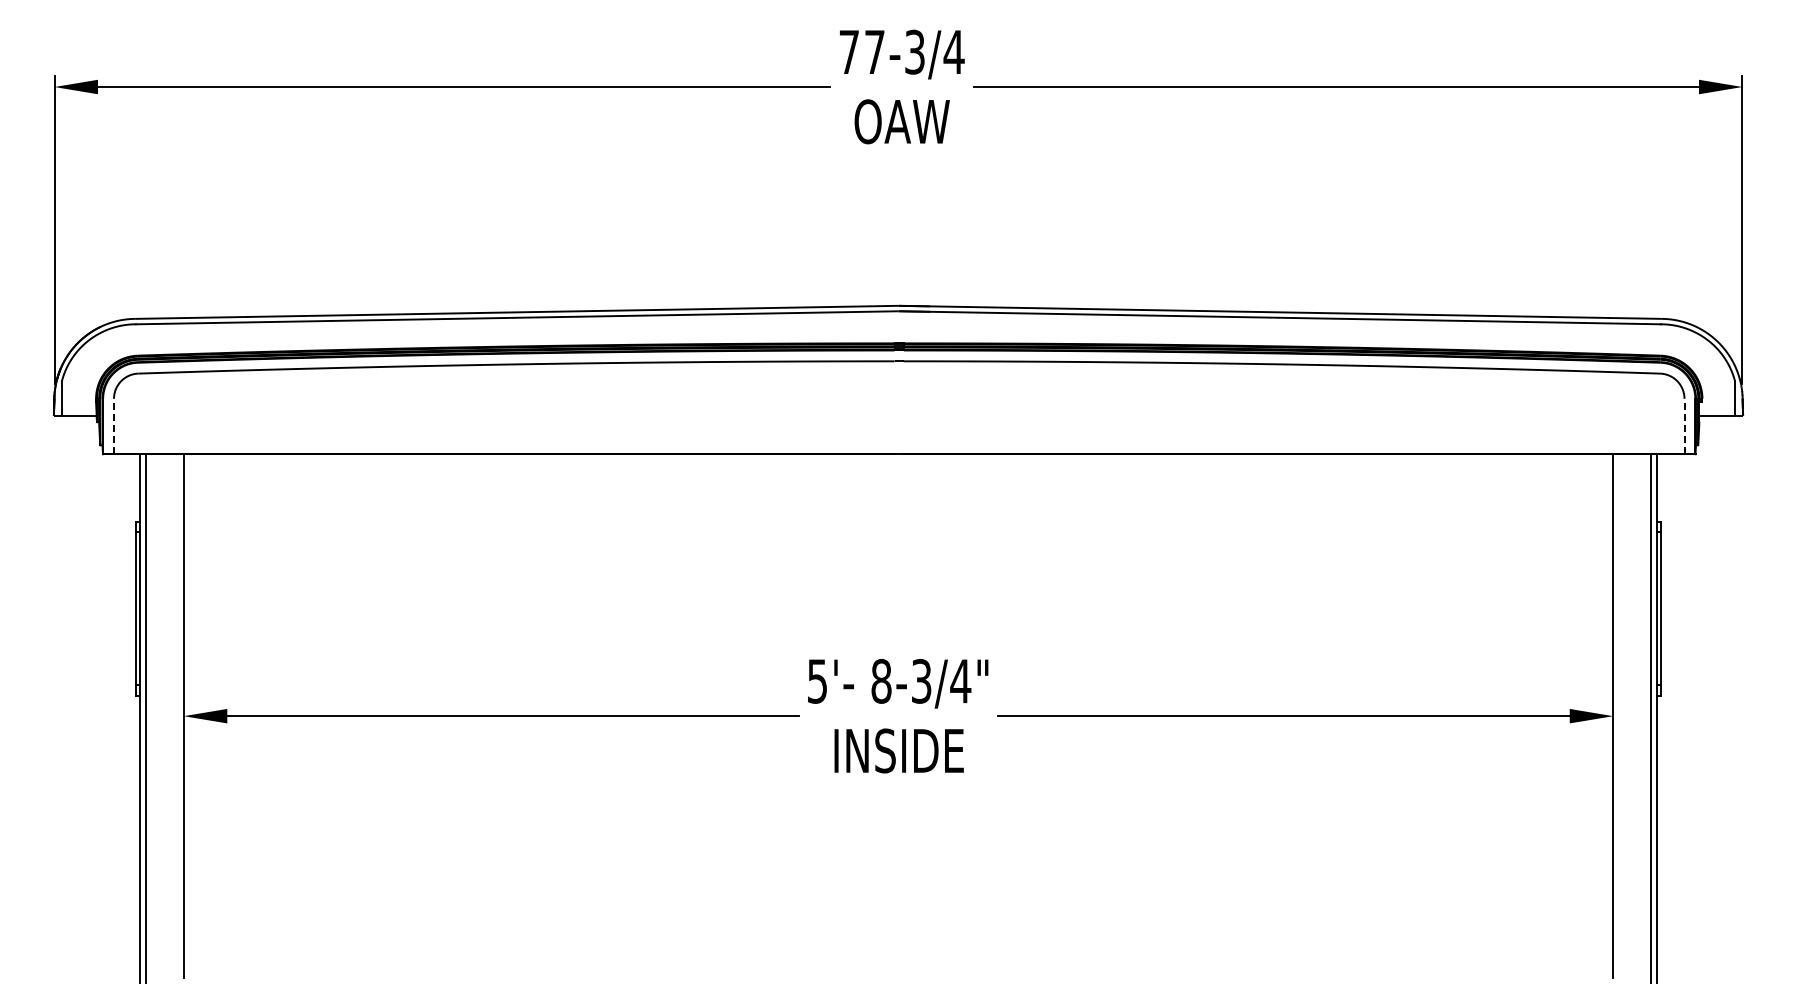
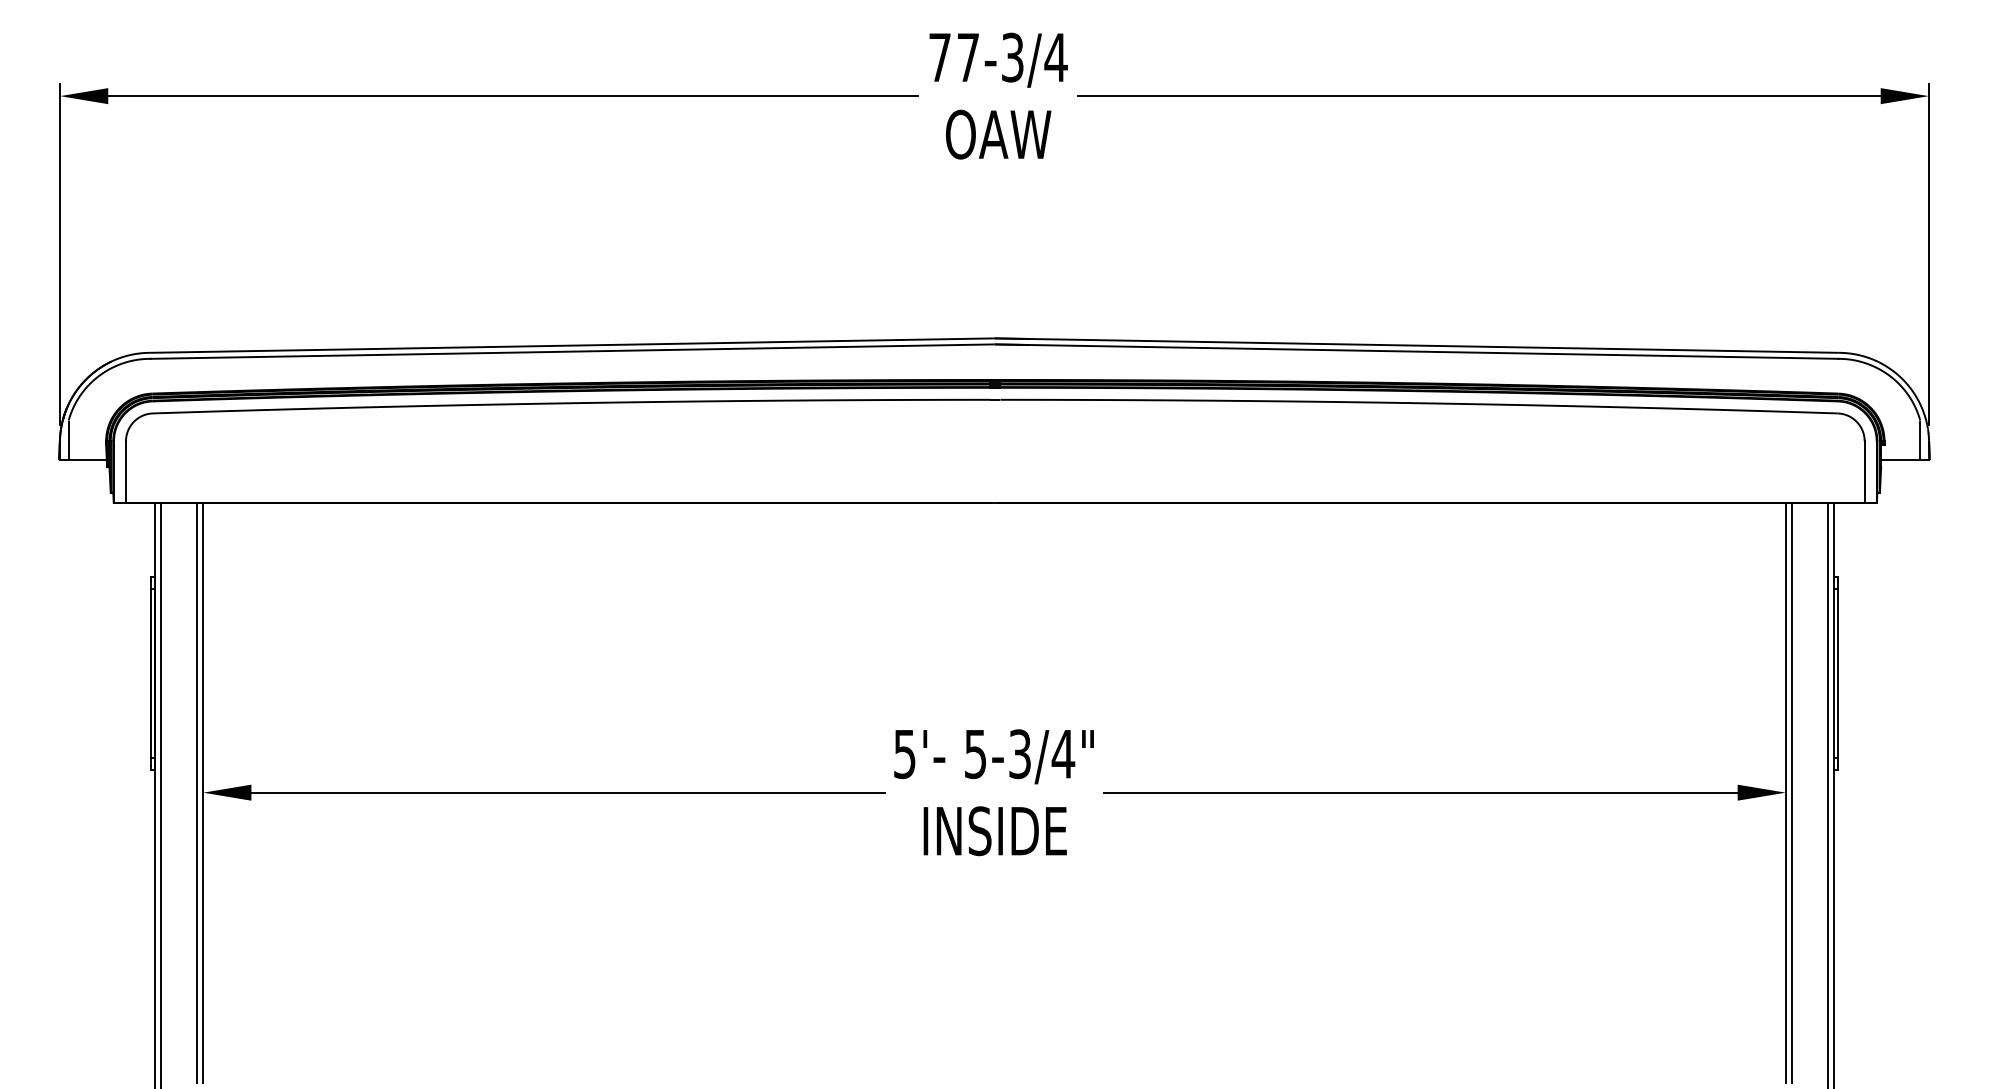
line: (114, 426) -> (126, 471), dashed -> solid
line: (1684, 426) -> (1864, 471), dashed -> solid
text: (881, 680) -> (975, 753), 8-3/4" -> 5-3/4"
line: (178, 716) -> (197, 793), added
line: (1618, 716) -> (1791, 793), added

